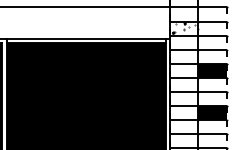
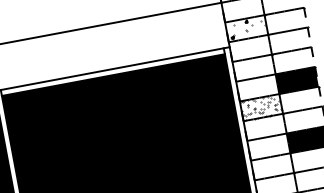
hatch: (183, 84) -> (260, 107), added

